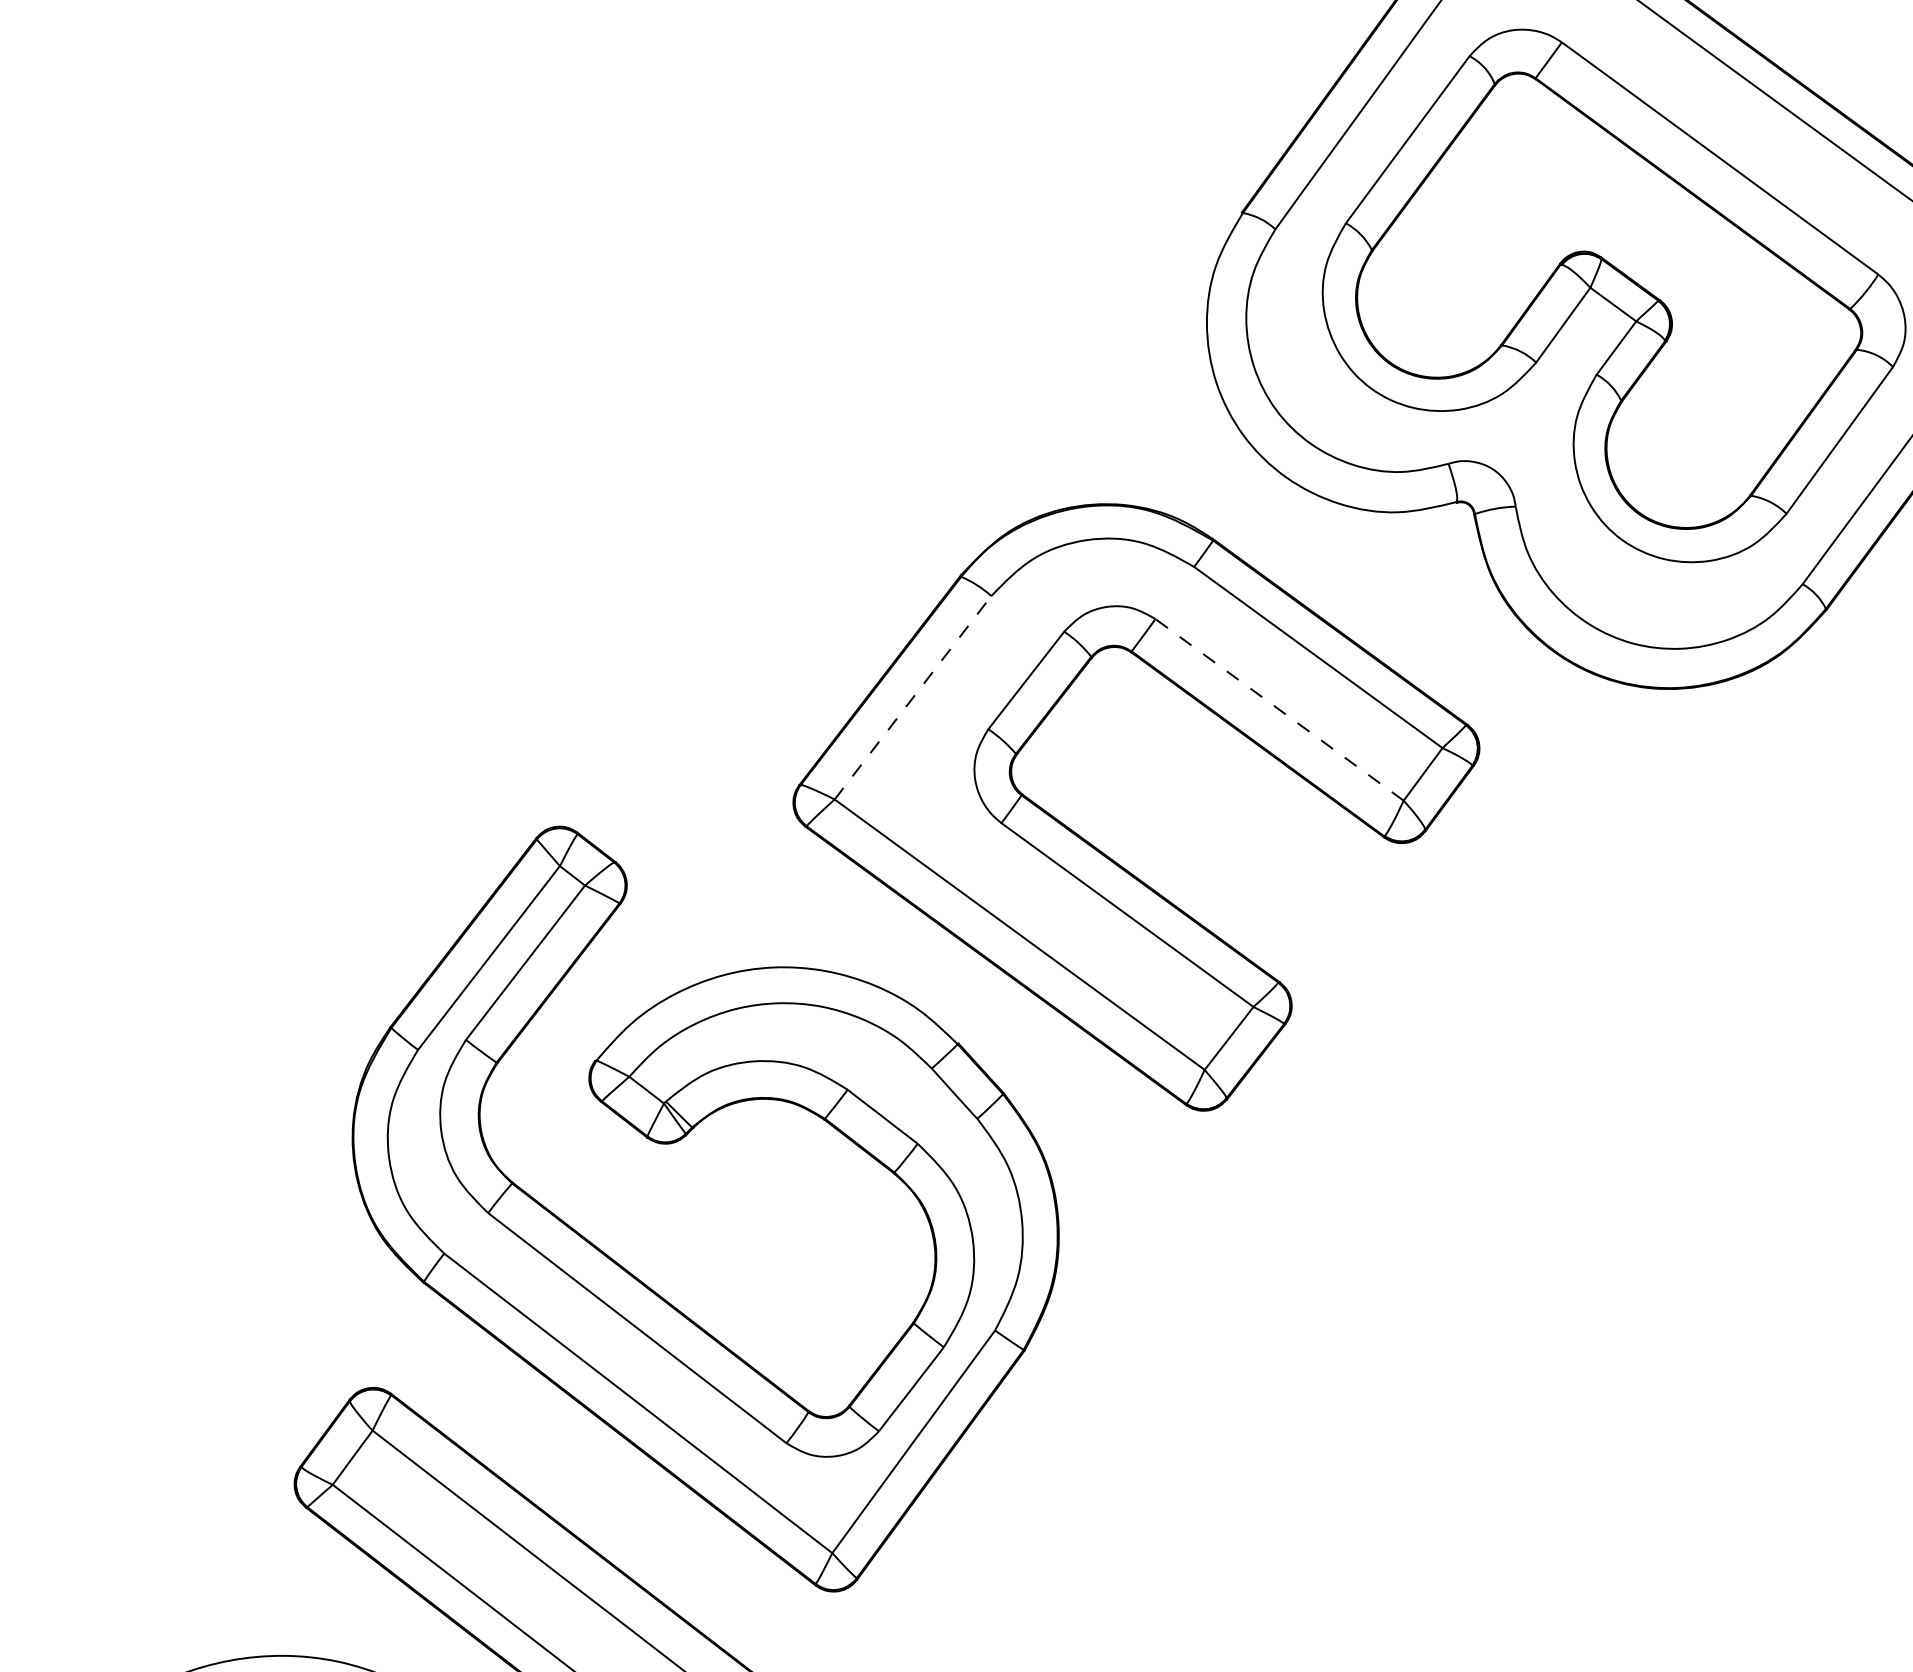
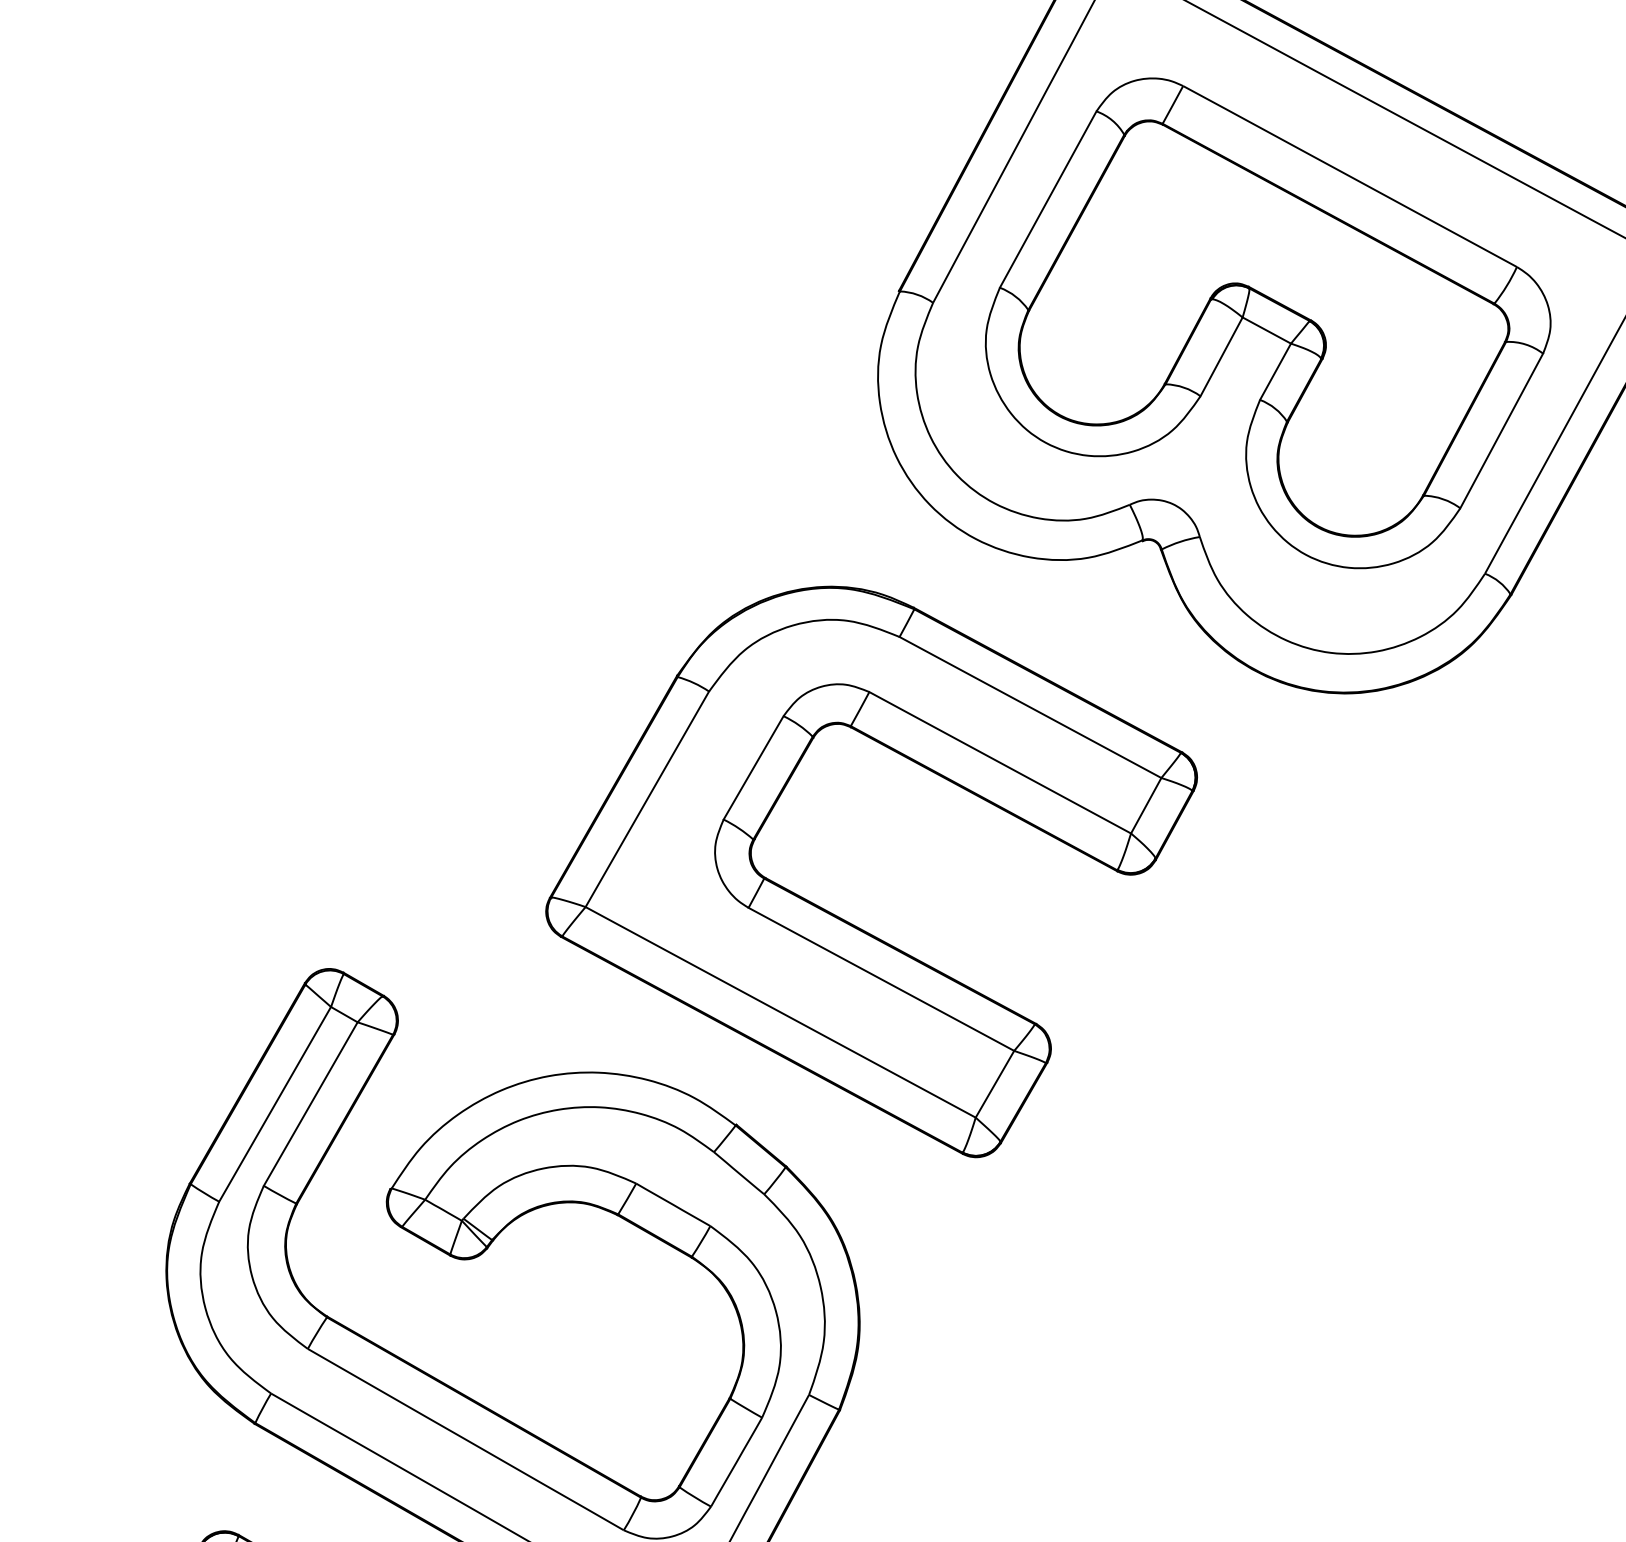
line: (913, 697) -> (647, 798), dashed -> solid
line: (1279, 709) -> (1000, 762), dashed -> solid

